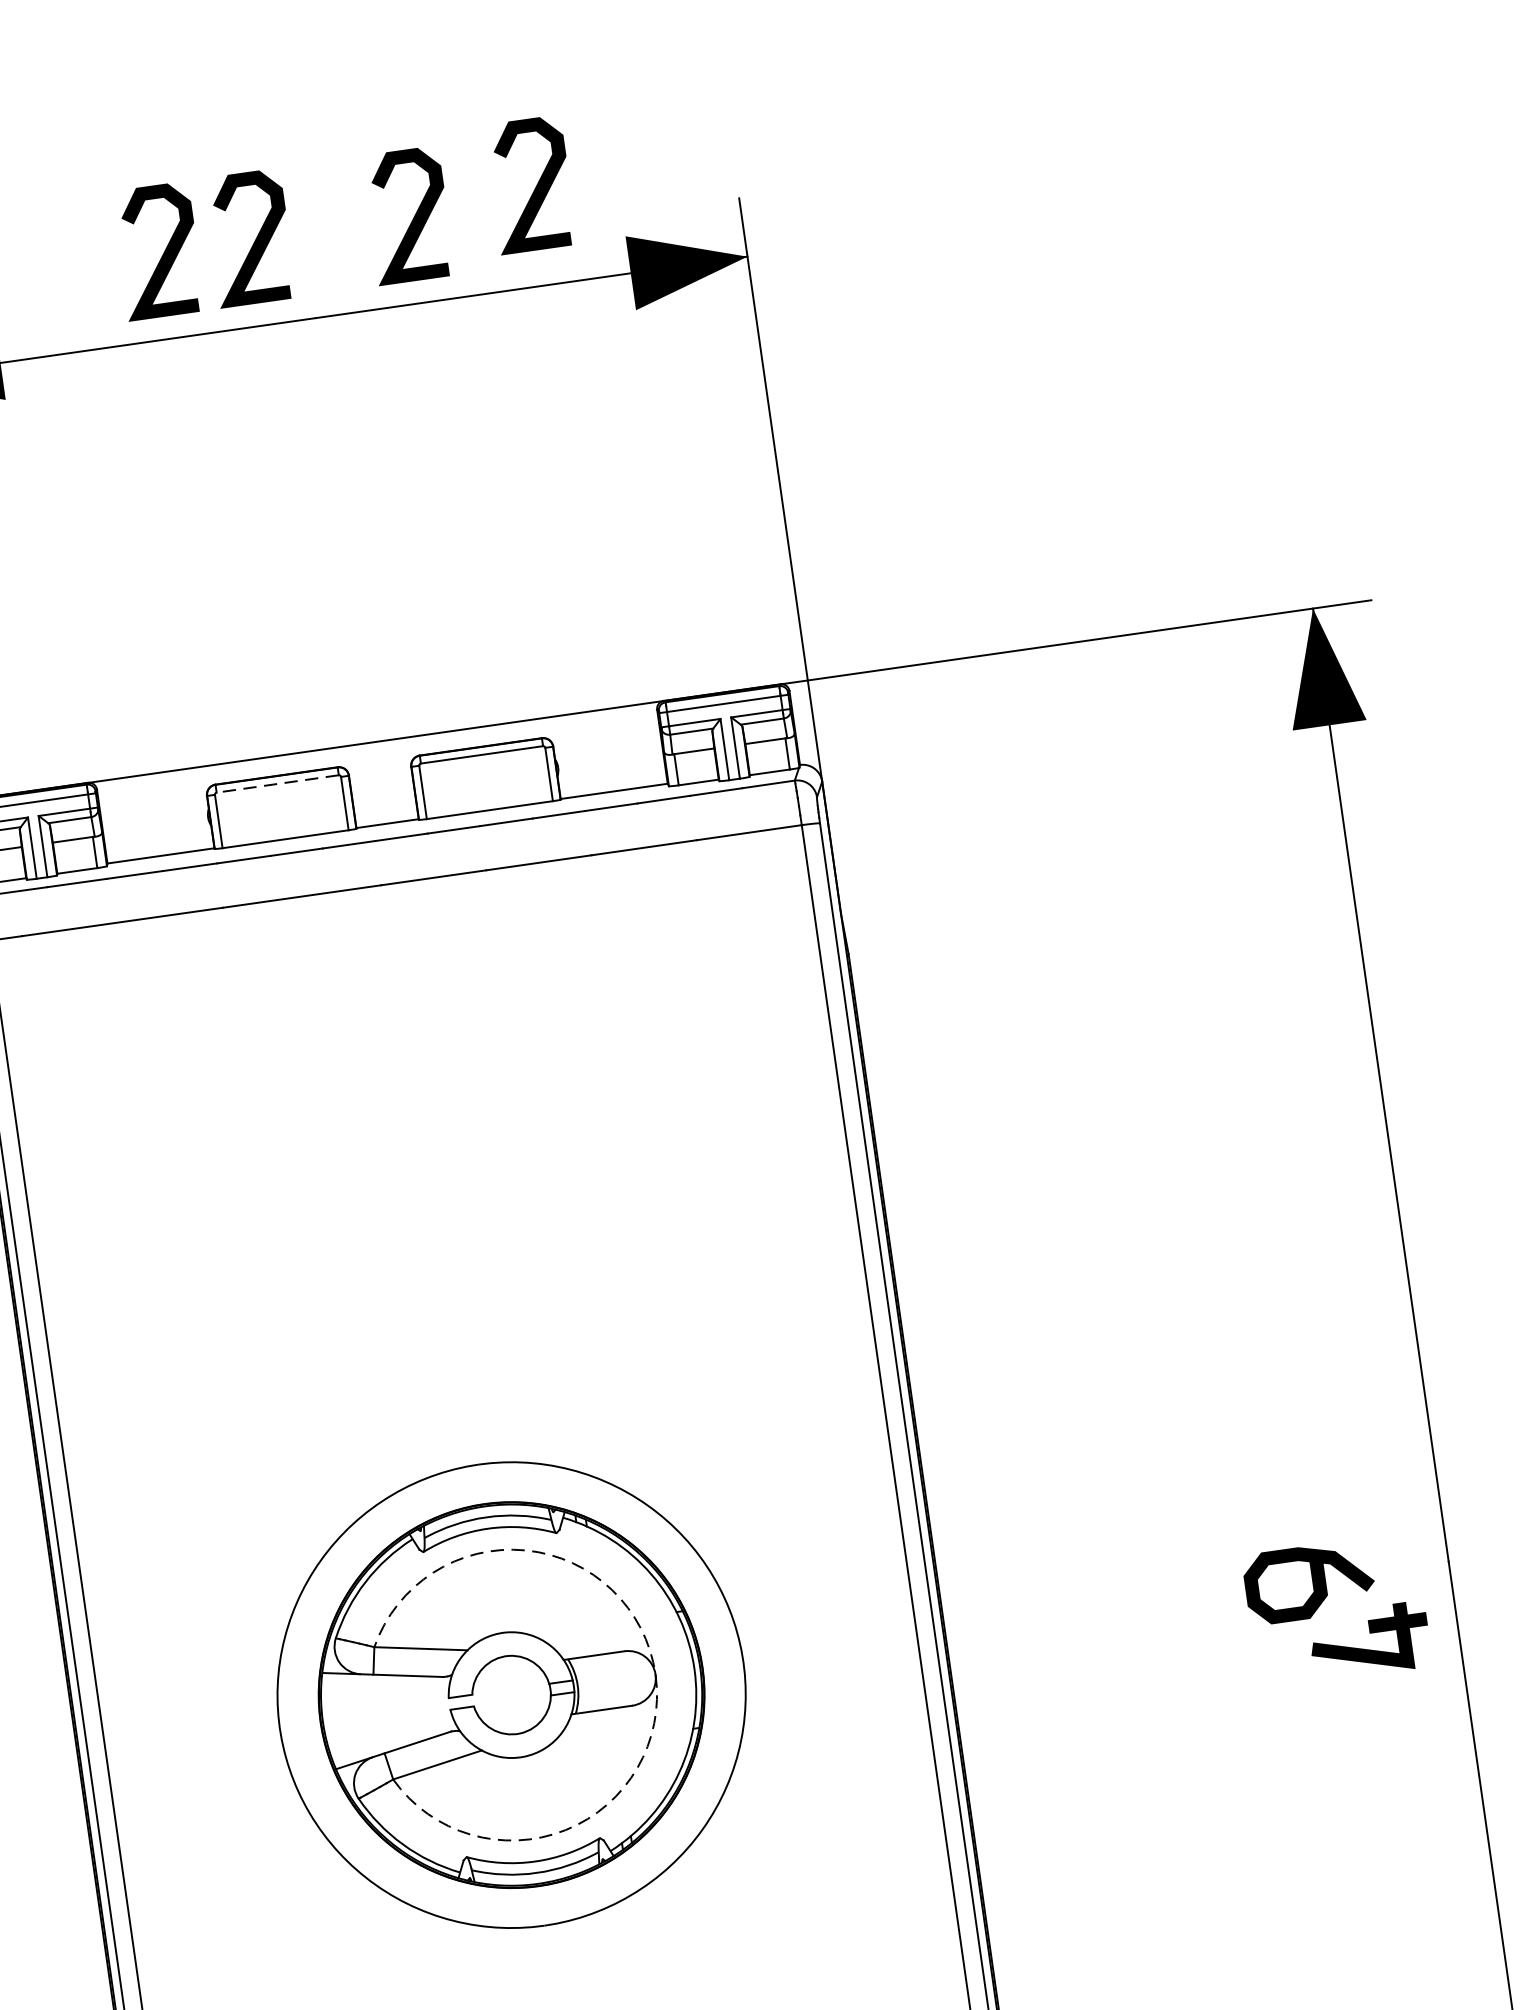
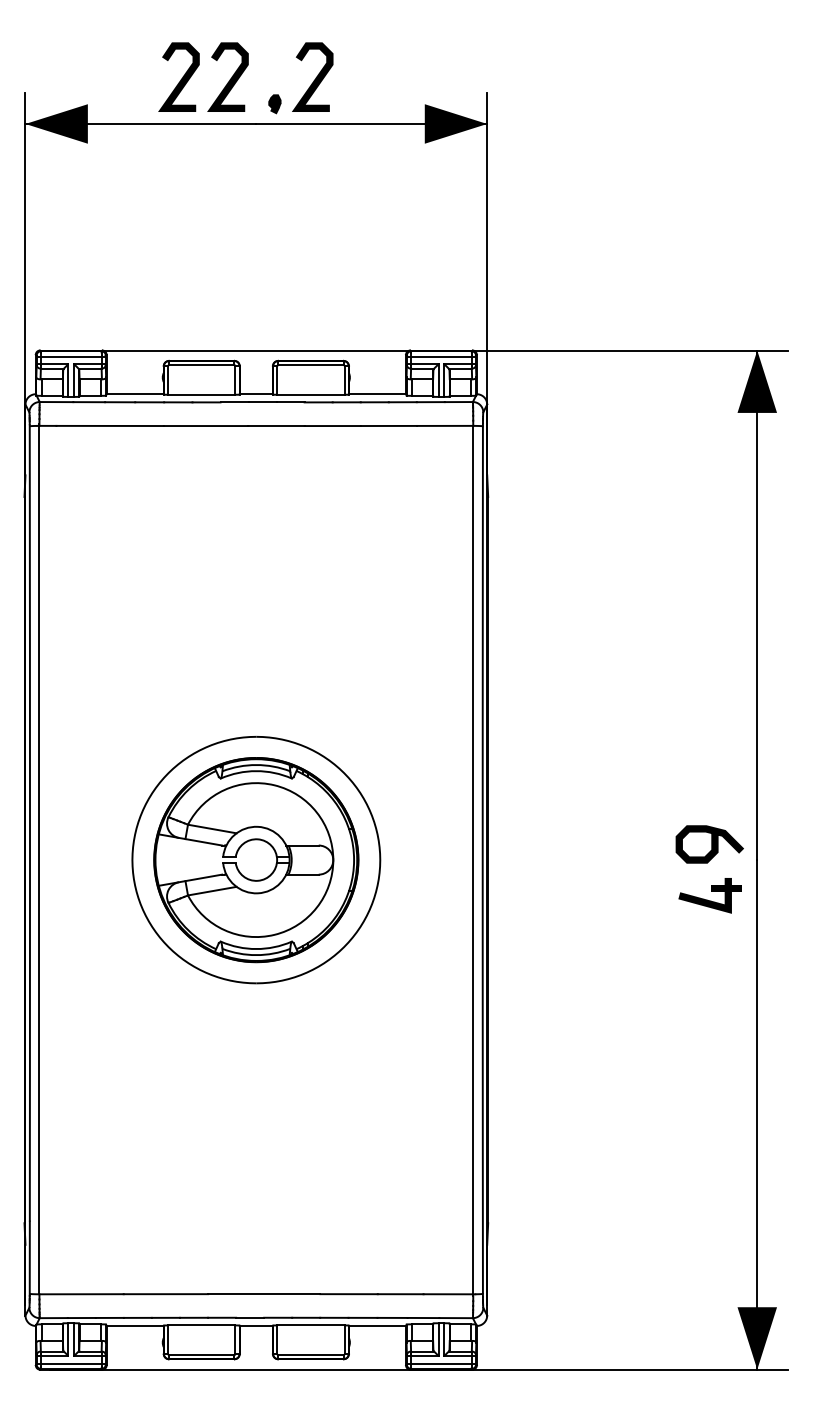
curve: (535, 186) -> (381, 71), removed
part: (344, 276) -> (274, 104), added
line: (277, 784) -> (201, 365), dashed -> solid
curve: (1312, 1581) -> (711, 844), moved
arc: (656, 1675) -> (333, 860), dashed -> solid

